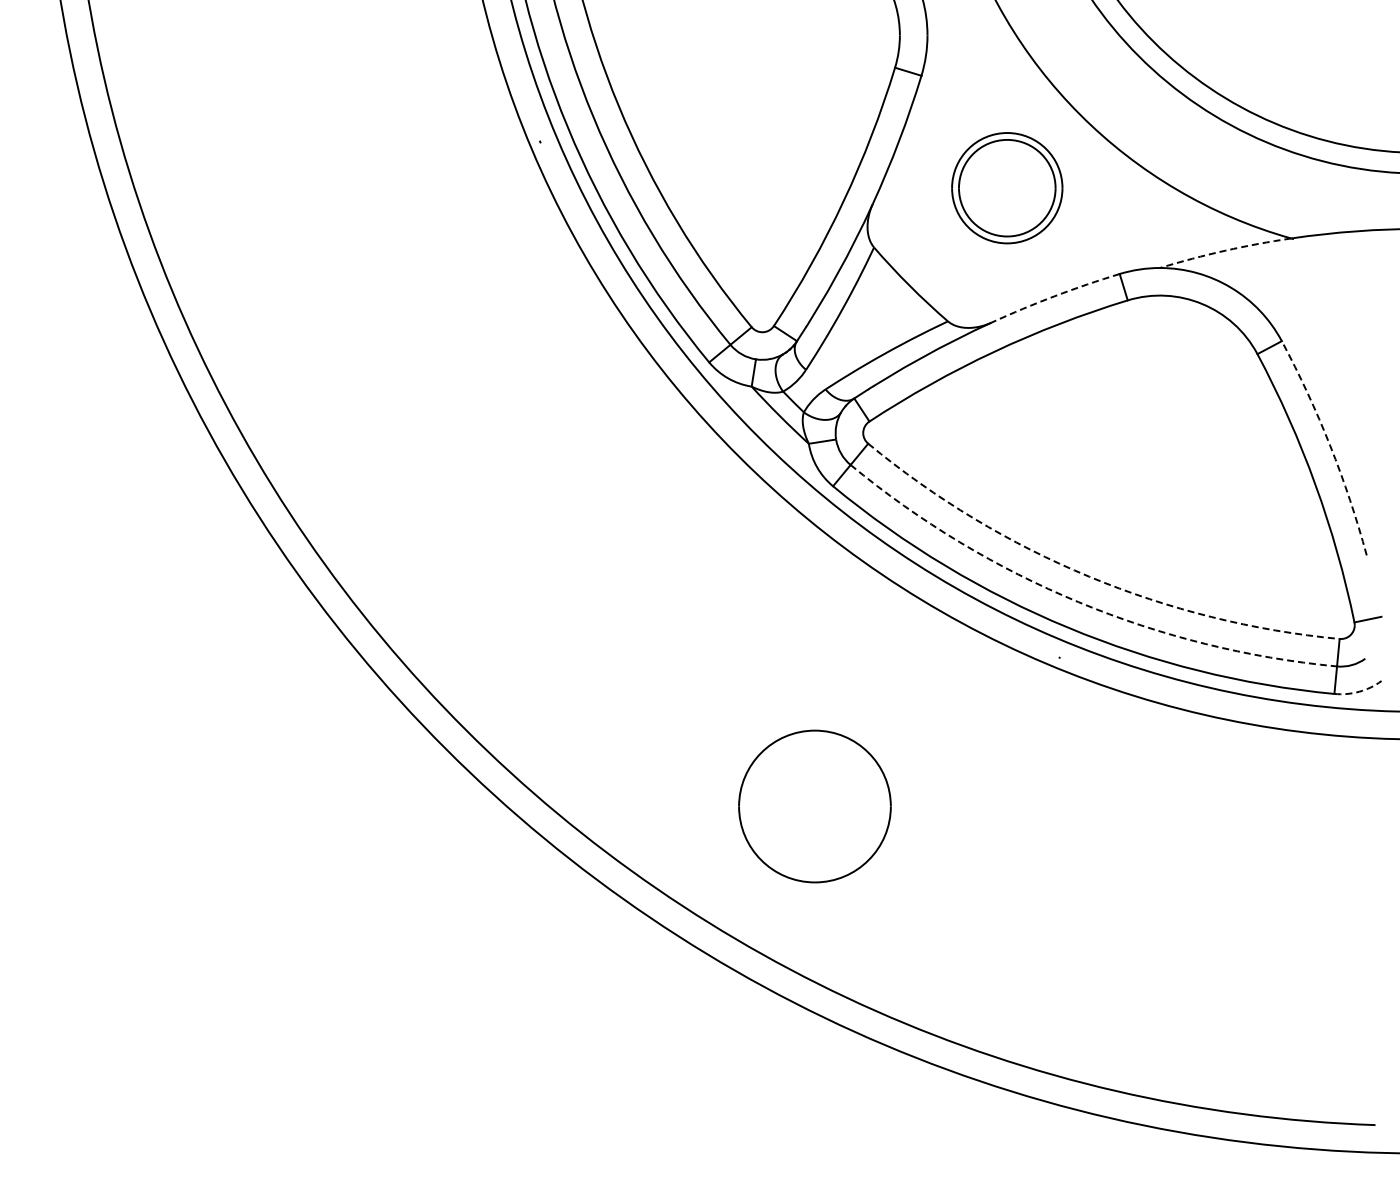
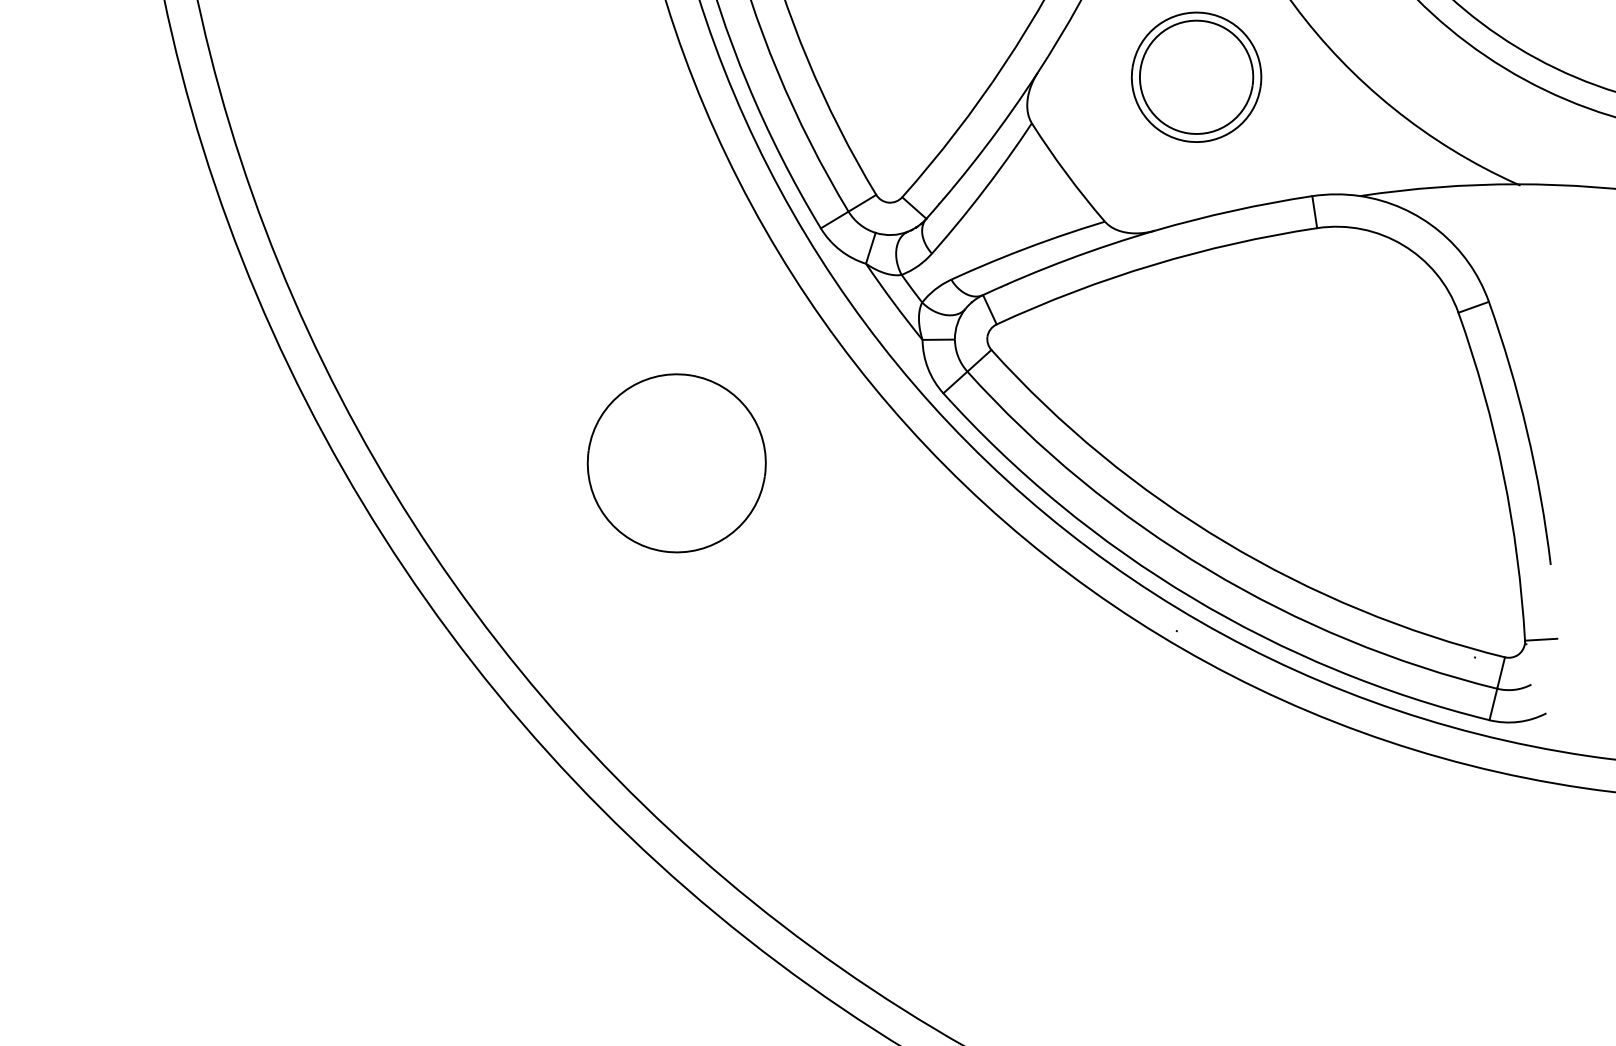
arc: (1225, 250) -> (1439, 187), dashed -> solid
arc: (1054, 296) -> (1232, 211), dashed -> solid
arc: (1330, 445) -> (1527, 431), dashed -> solid
arc: (1089, 576) -> (1225, 541), dashed -> solid
arc: (1078, 602) -> (1208, 570), dashed -> solid
arc: (1359, 691) -> (1519, 721), dashed -> solid
part: (814, 806) -> (676, 463), moved

